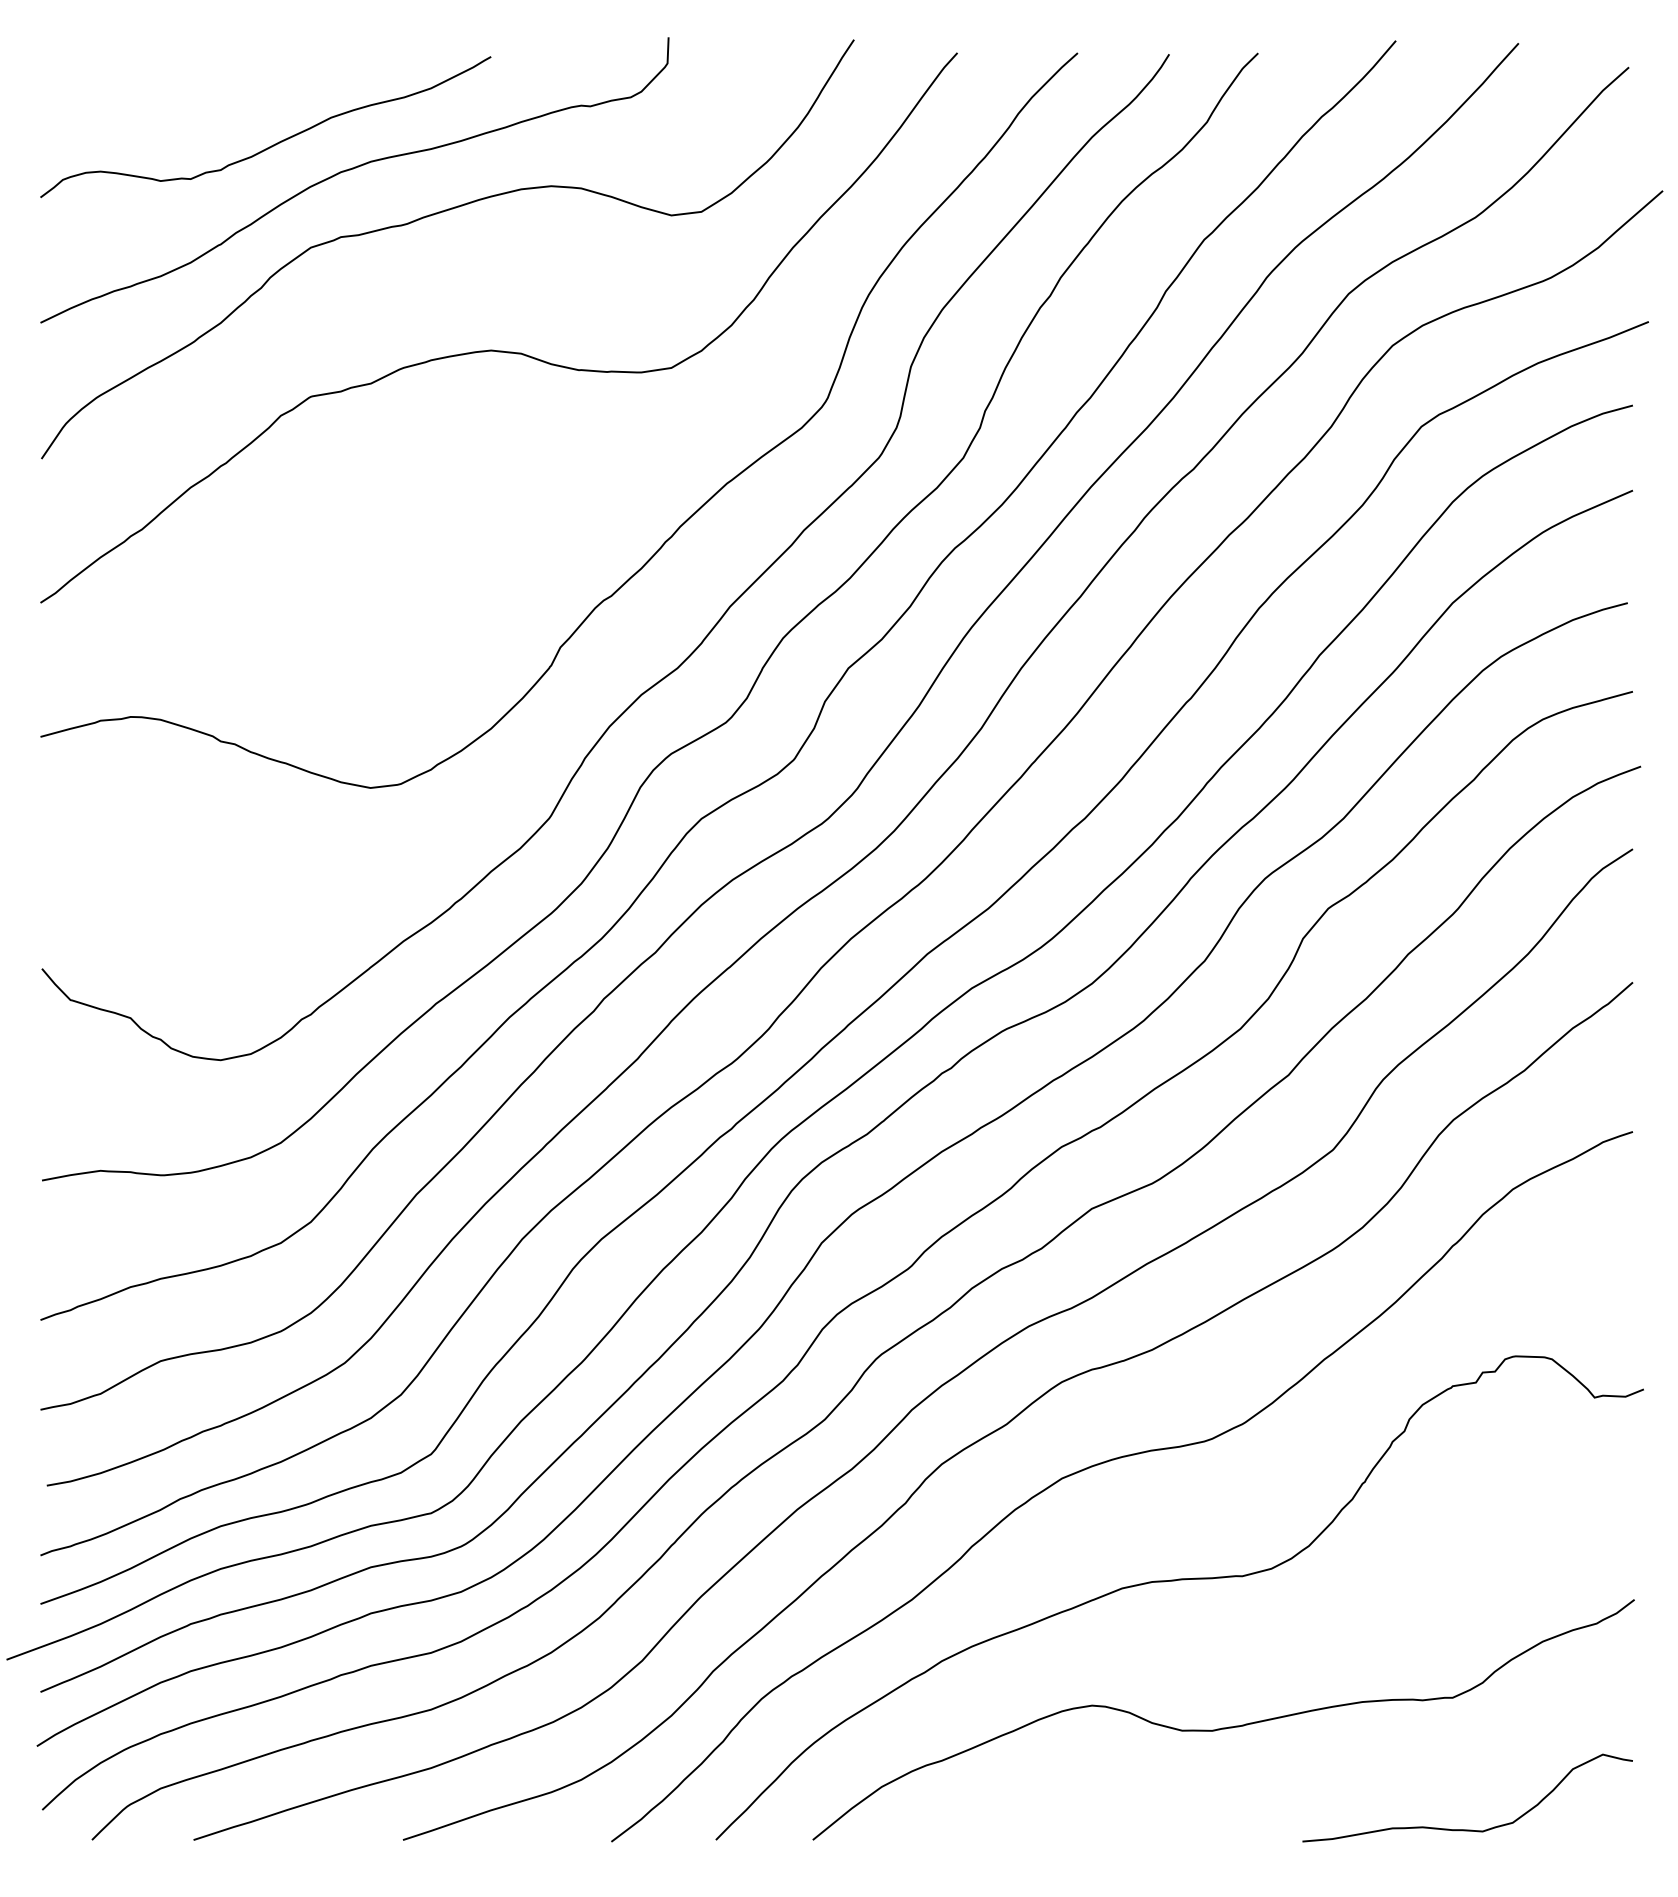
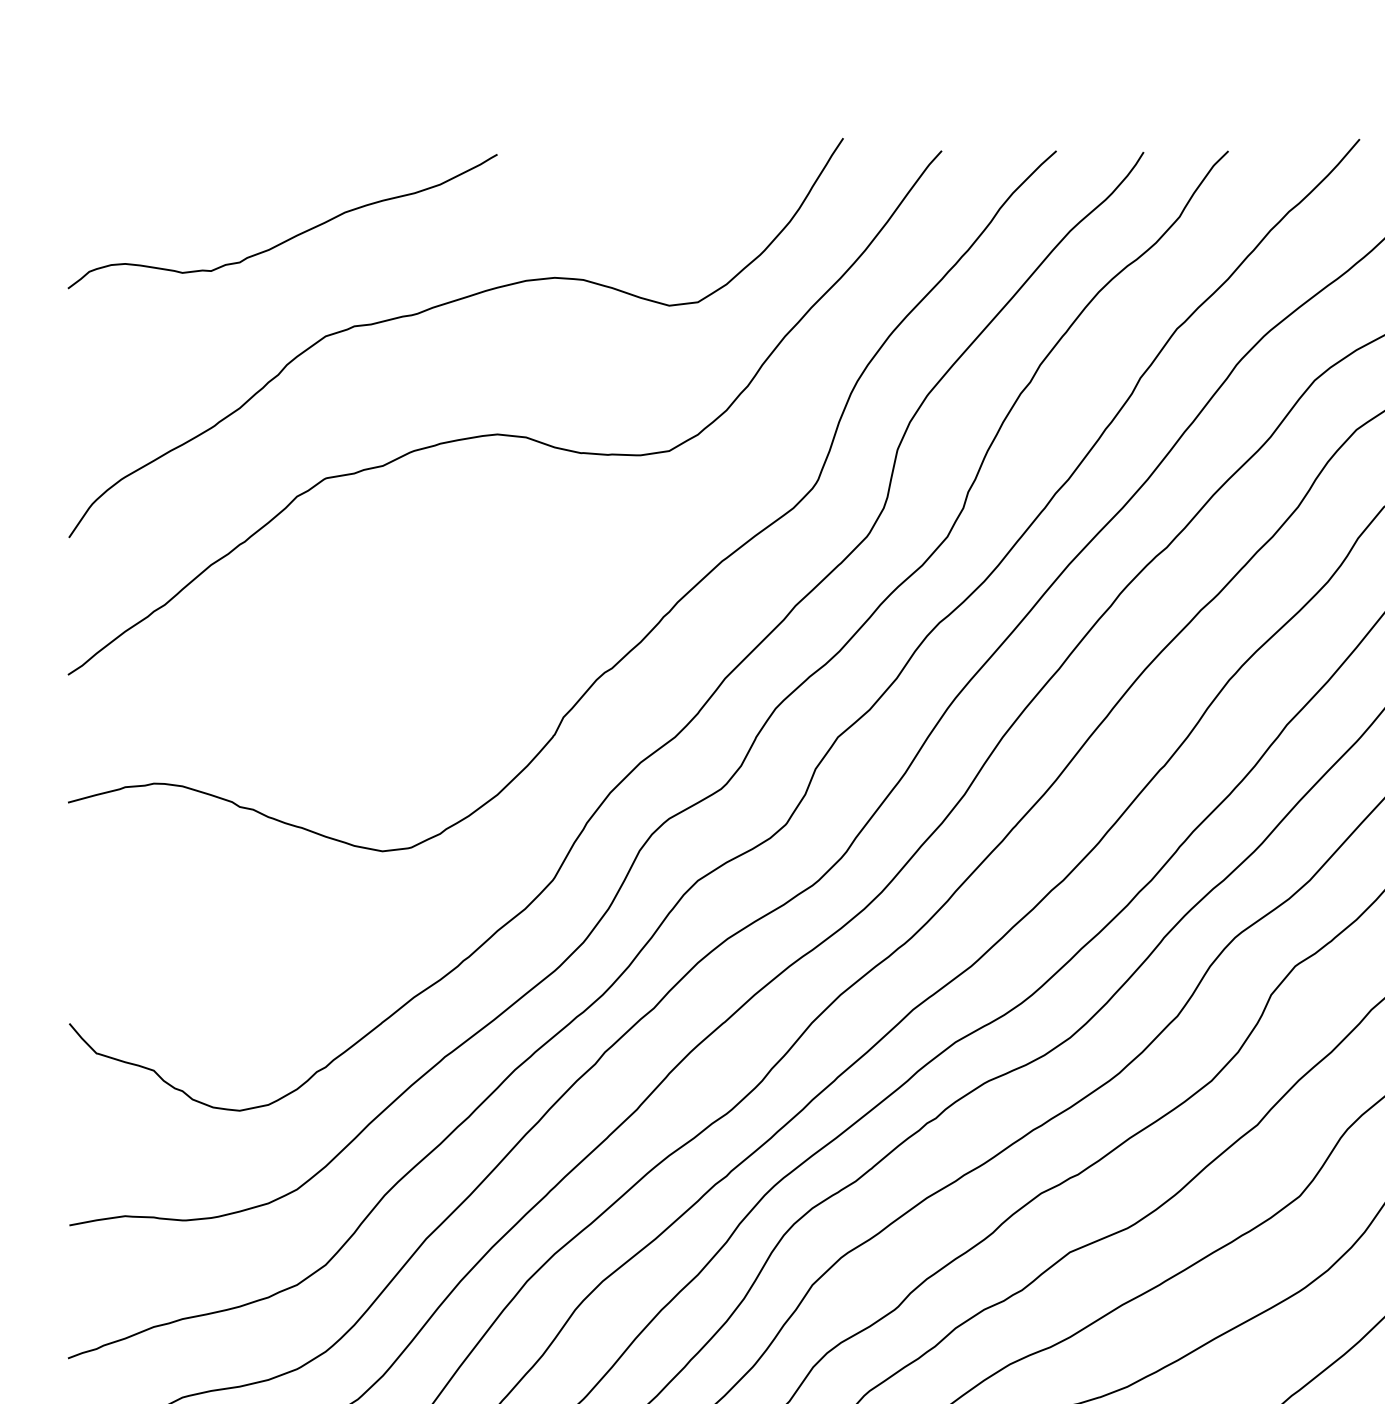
curve: (350, 170) -> (363, 262), removed

